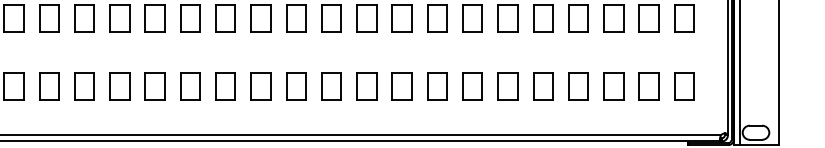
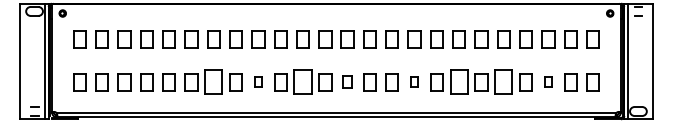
part: (84, 86) -> (213, 82), size x1.4
part: (155, 86) -> (258, 82), size x0.6
part: (224, 86) -> (302, 82), size x1.4
part: (296, 86) -> (347, 82), size x0.7
part: (401, 86) -> (414, 82), size x0.6
part: (471, 86) -> (458, 82), size x1.4
part: (542, 86) -> (503, 82), size x1.4
part: (613, 86) -> (548, 82), size x0.6

